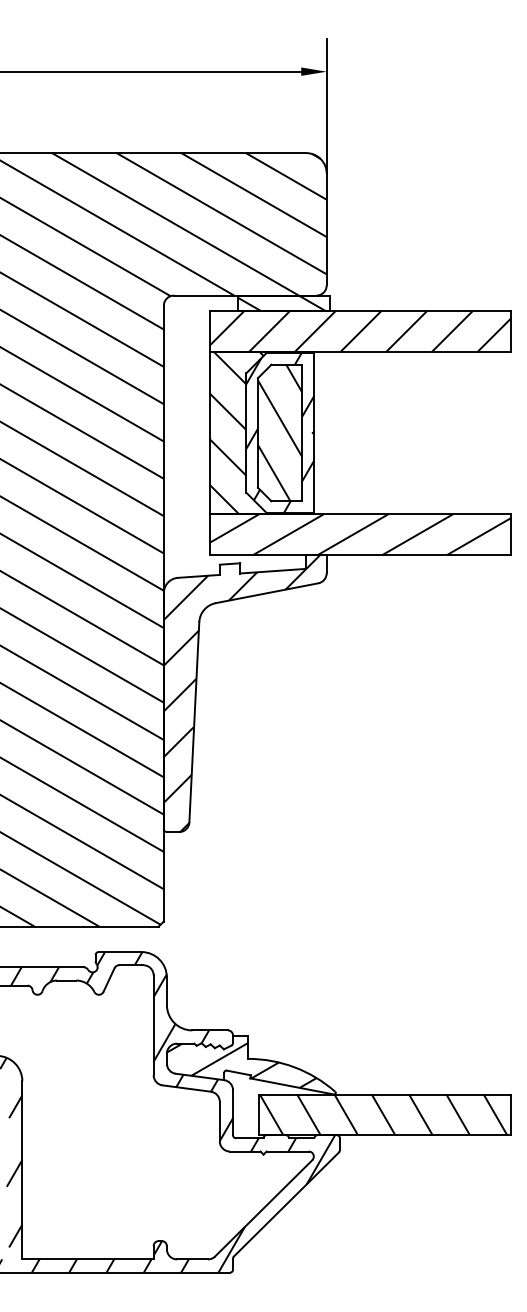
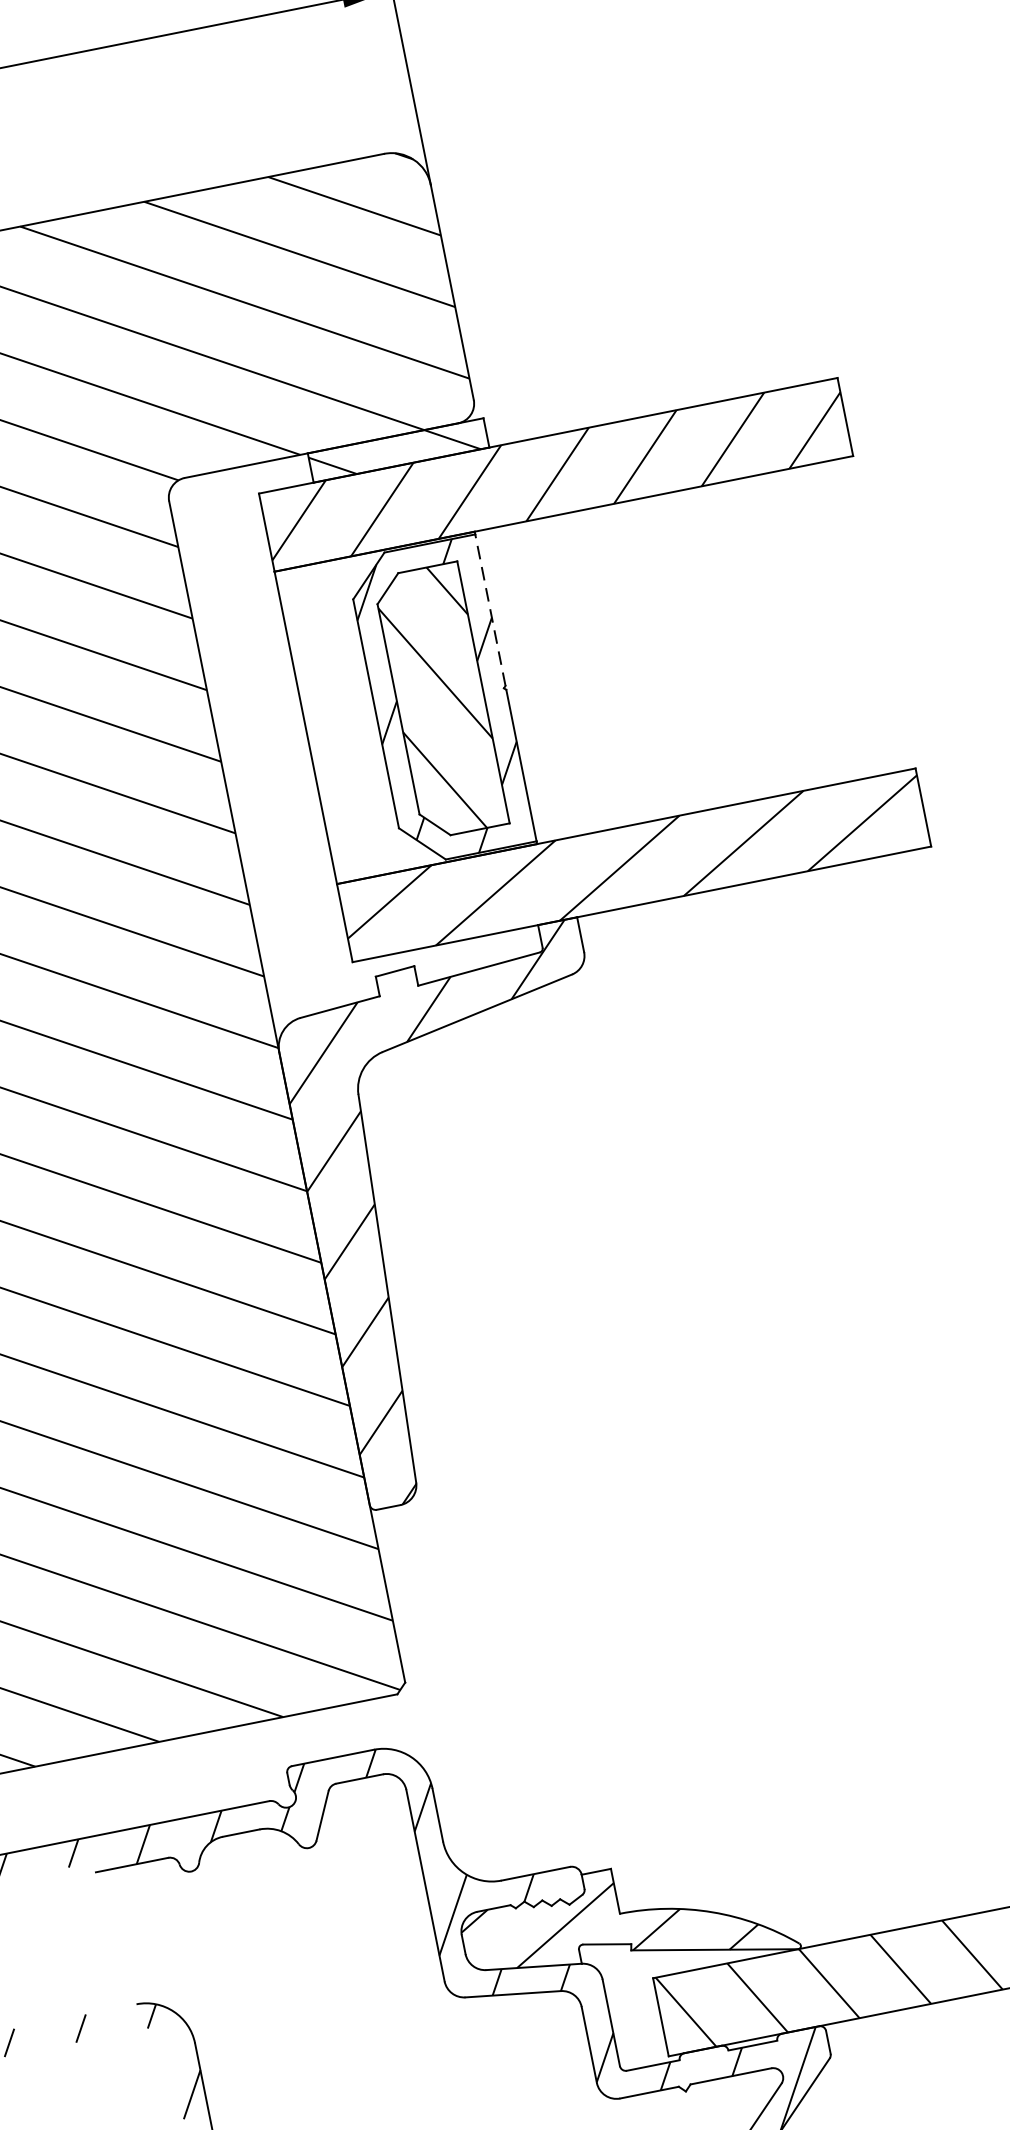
line: (313, 391) -> (489, 608), solid -> dashed
hatch: (257, 432) -> (397, 708), removed

